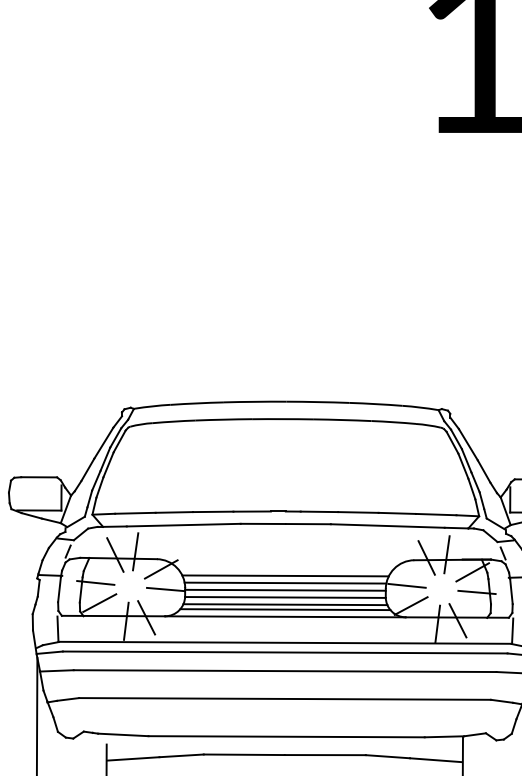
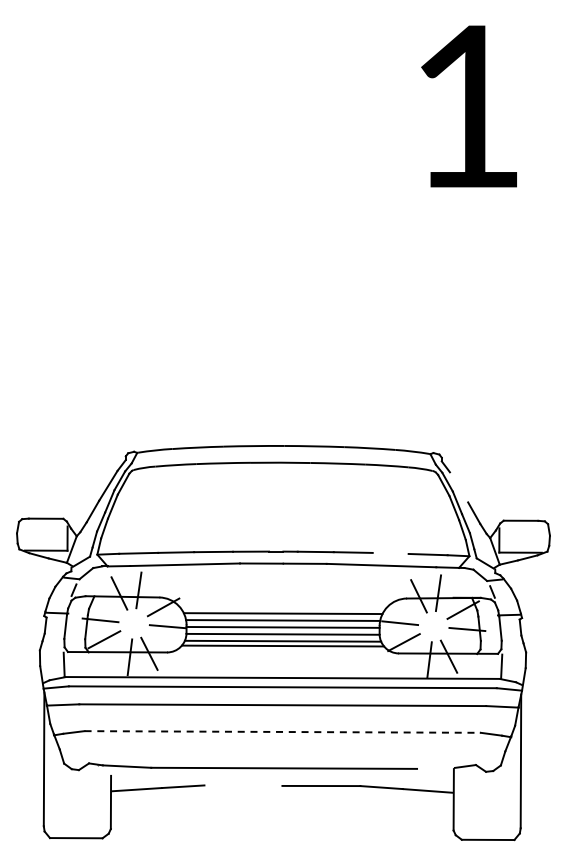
line: (467, 444) -> (458, 487), removed
line: (397, 512) -> (390, 552), removed
line: (284, 616) -> (282, 652), removed
line: (285, 698) -> (283, 731), solid -> dashed
line: (443, 735) -> (435, 767), removed
line: (244, 754) -> (243, 785), removed

